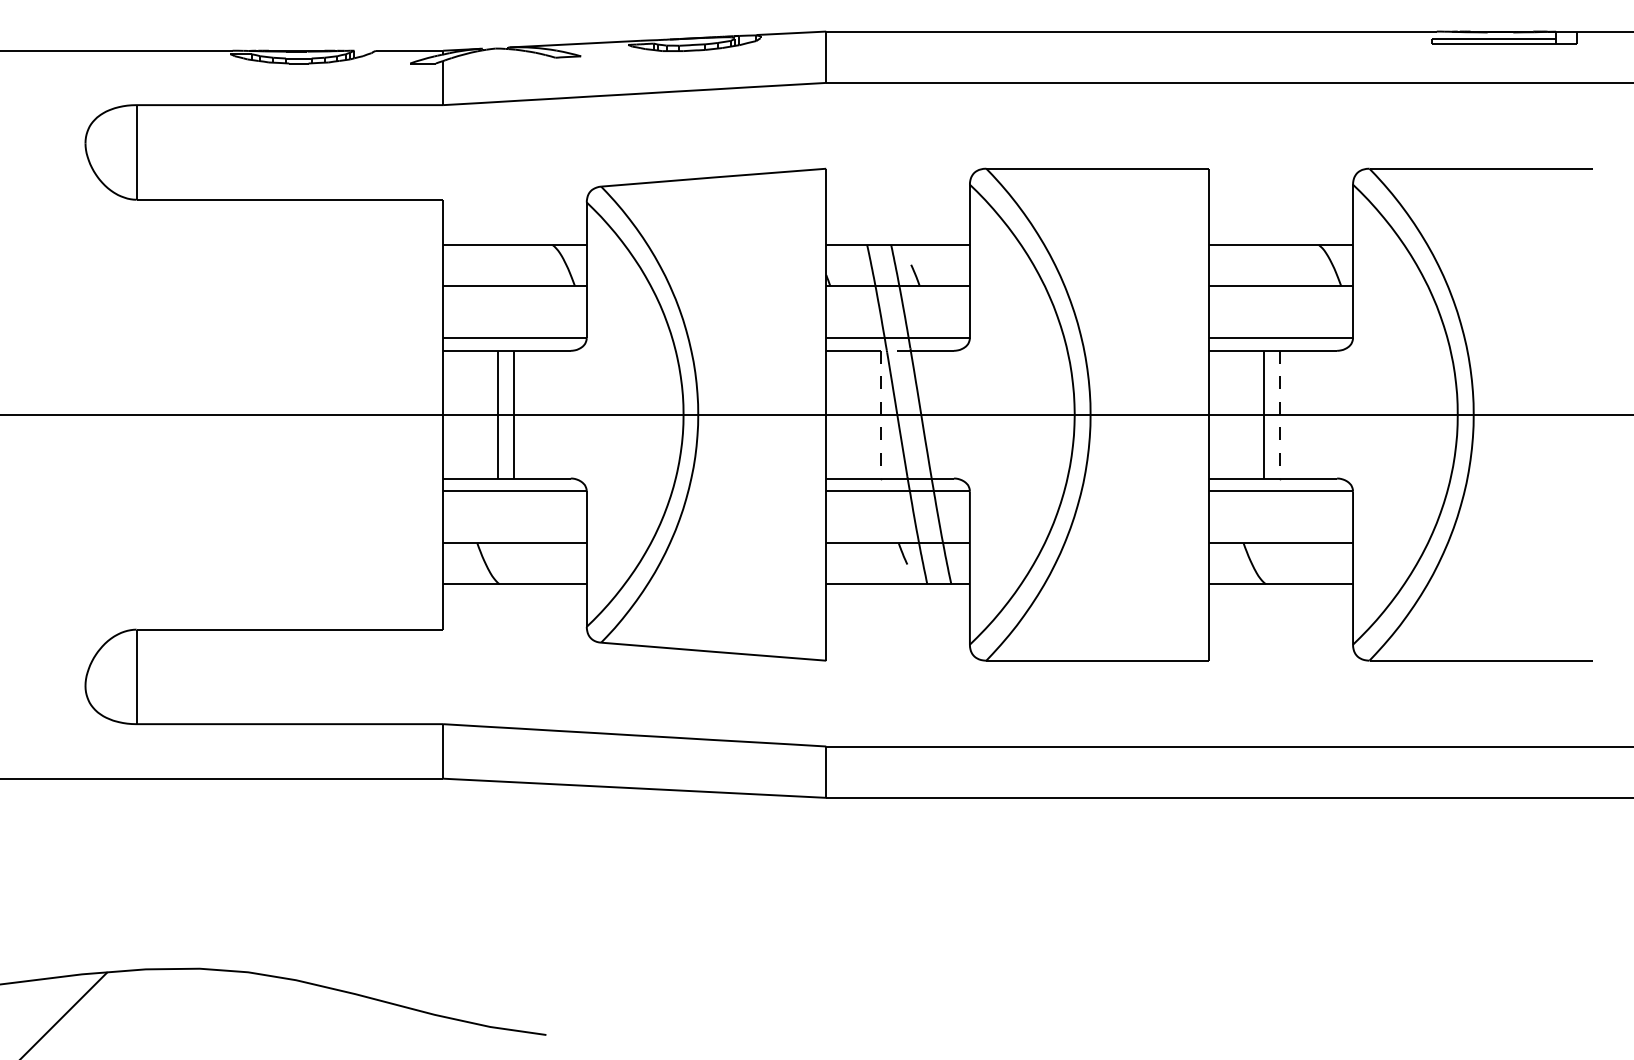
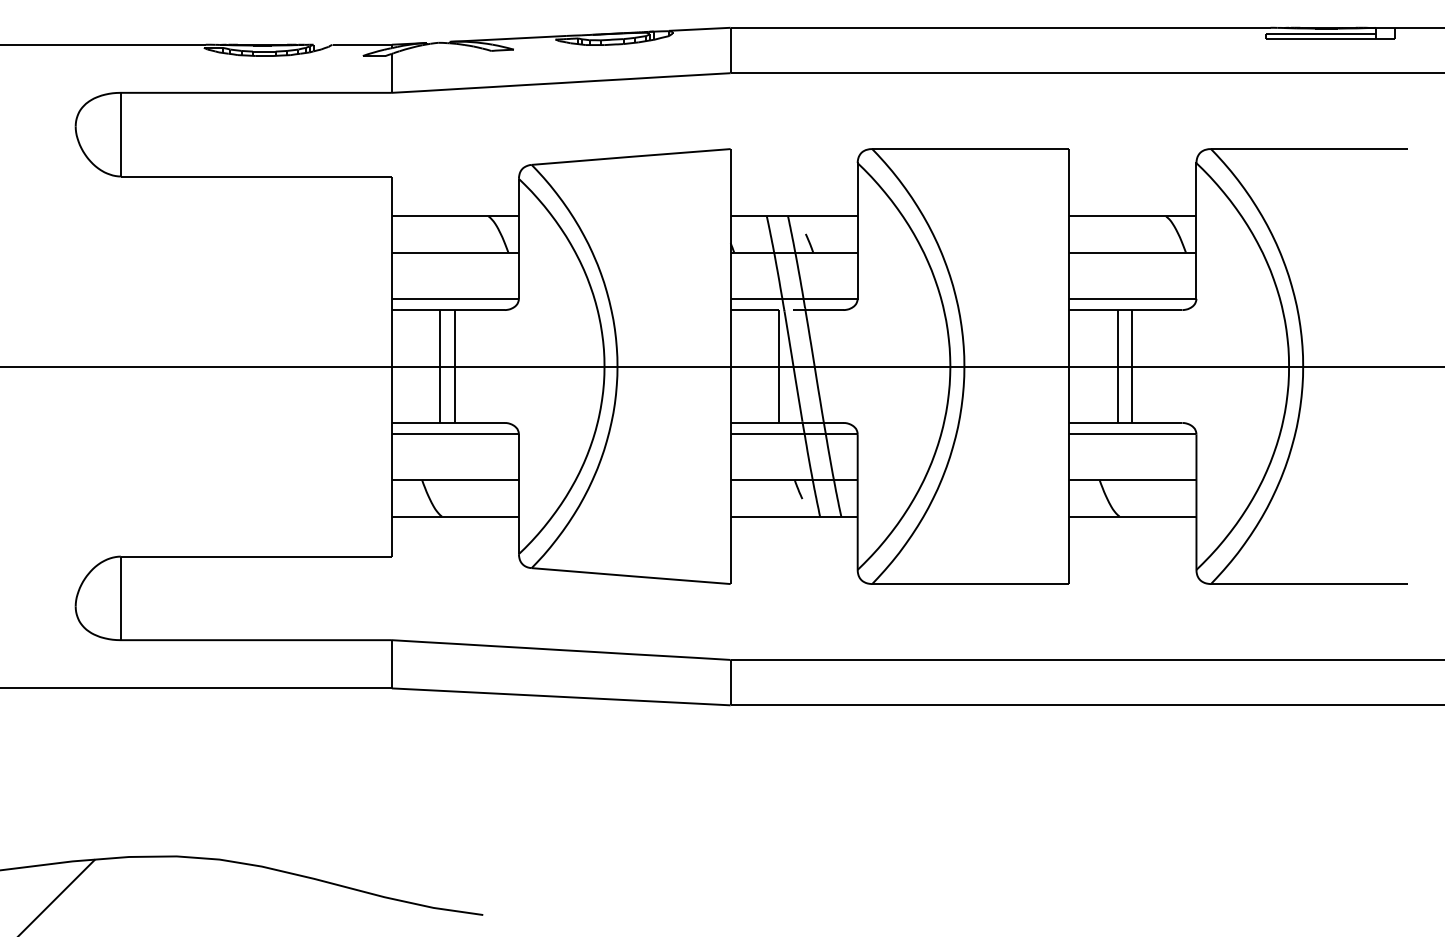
line: (881, 414) -> (779, 366), dashed -> solid
line: (1280, 414) -> (1132, 366), dashed -> solid

